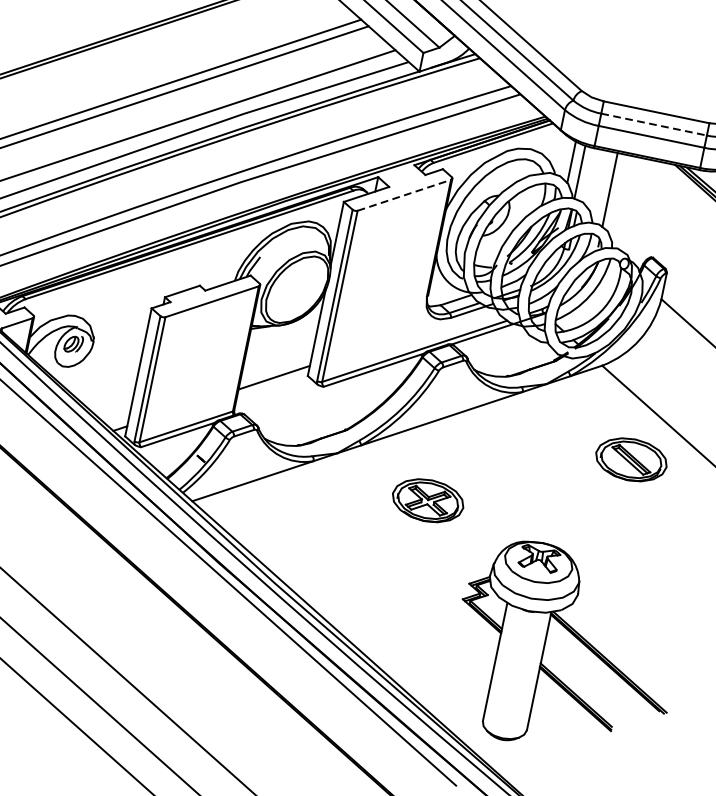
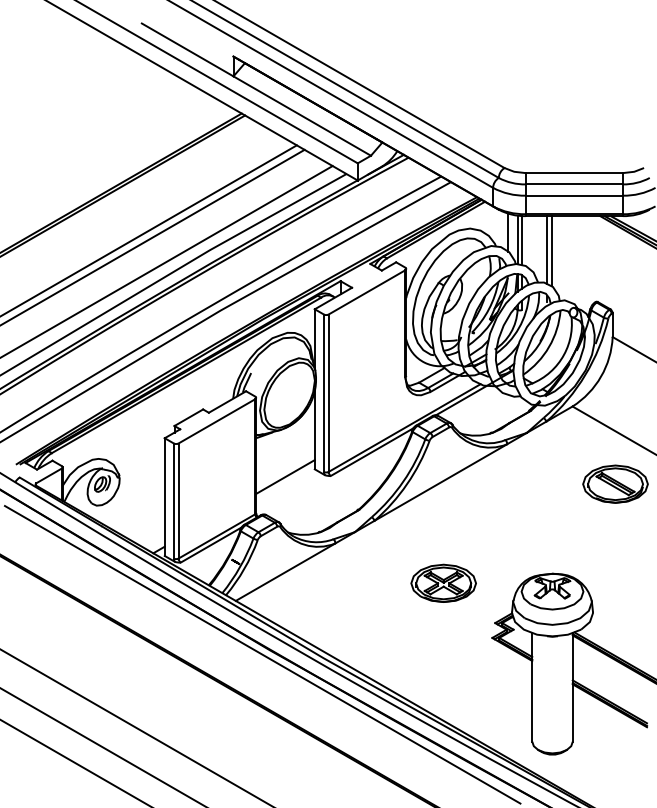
line: (654, 124) -> (574, 184), dashed -> solid
line: (585, 173) -> (522, 240), added
line: (614, 192) -> (551, 251), added
line: (404, 195) -> (367, 292), dashed -> solid
part: (428, 499) -> (443, 582), moved

